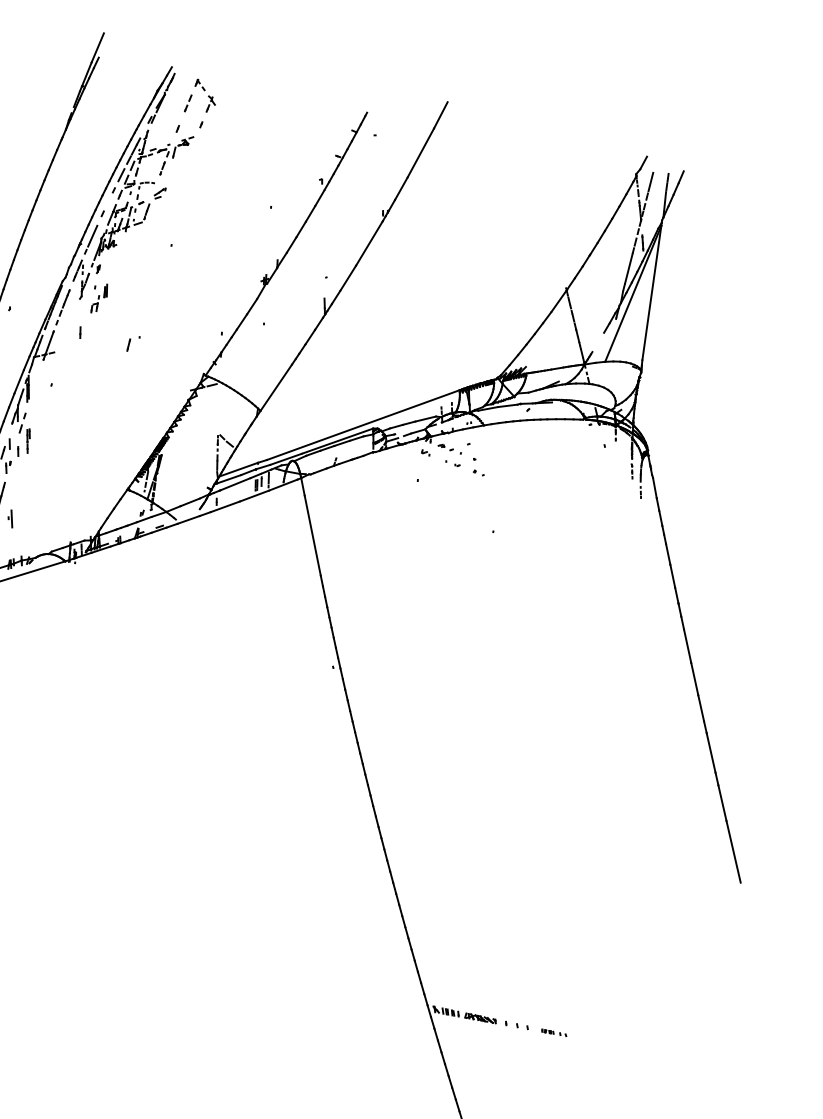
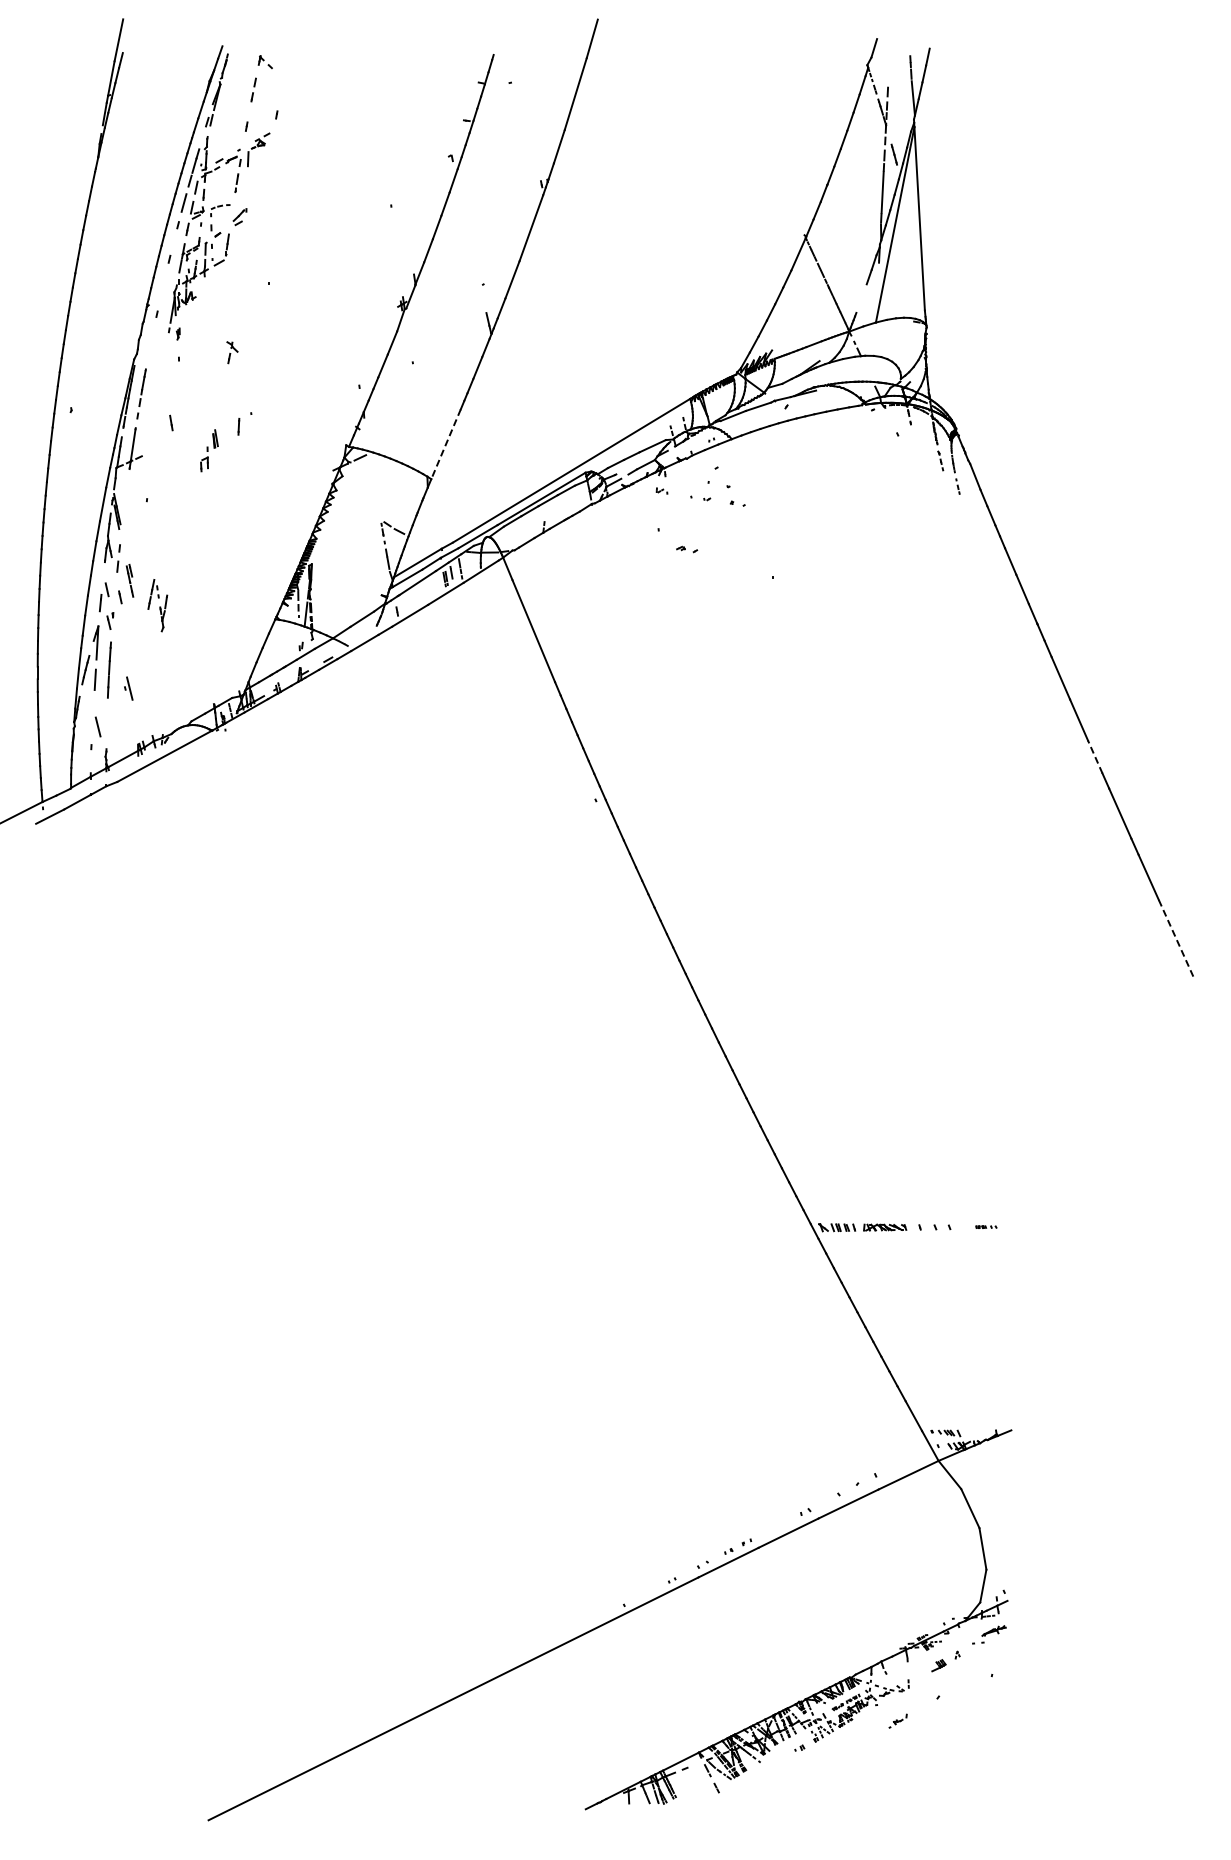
part: (211, 104) -> (232, 352), moved
line: (650, 181) -> (888, 71), removed
line: (92, 235) -> (161, 291), removed
part: (80, 279) -> (157, 605), moved
part: (100, 298) -> (209, 450), moved
line: (276, 388) -> (446, 444), solid -> dashed
part: (446, 447) -> (687, 549), moved
line: (701, 707) -> (1095, 756), solid -> dashed
line: (733, 852) -> (1176, 939), solid -> dashed
part: (554, 1032) -> (986, 1226), size x0.6

